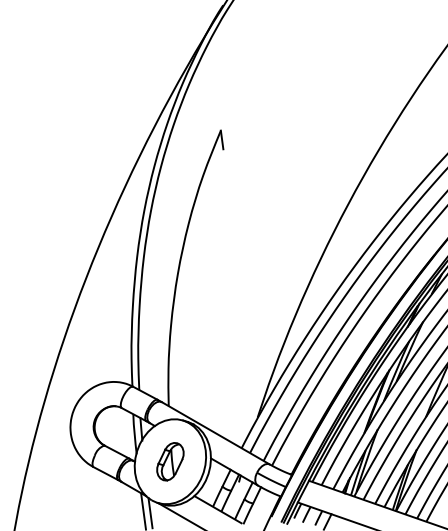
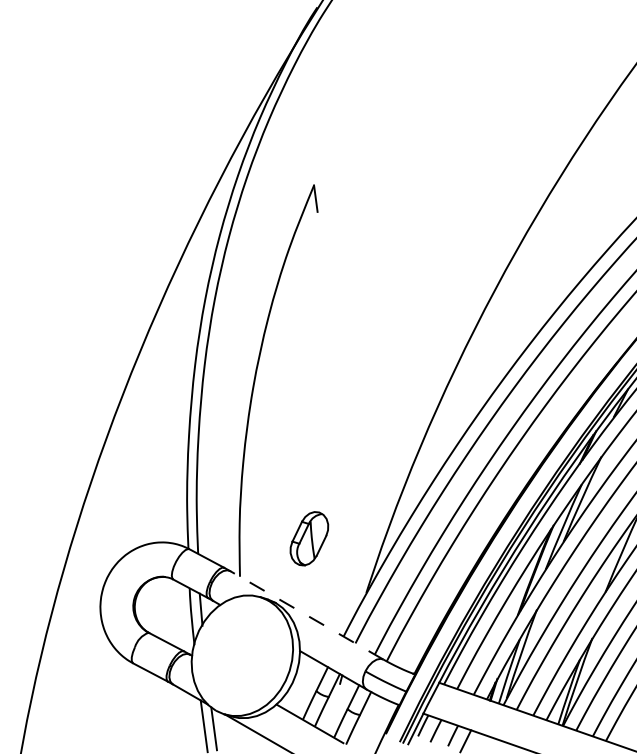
line: (215, 433) -> (306, 615), solid -> dashed
part: (170, 461) -> (309, 538), moved

